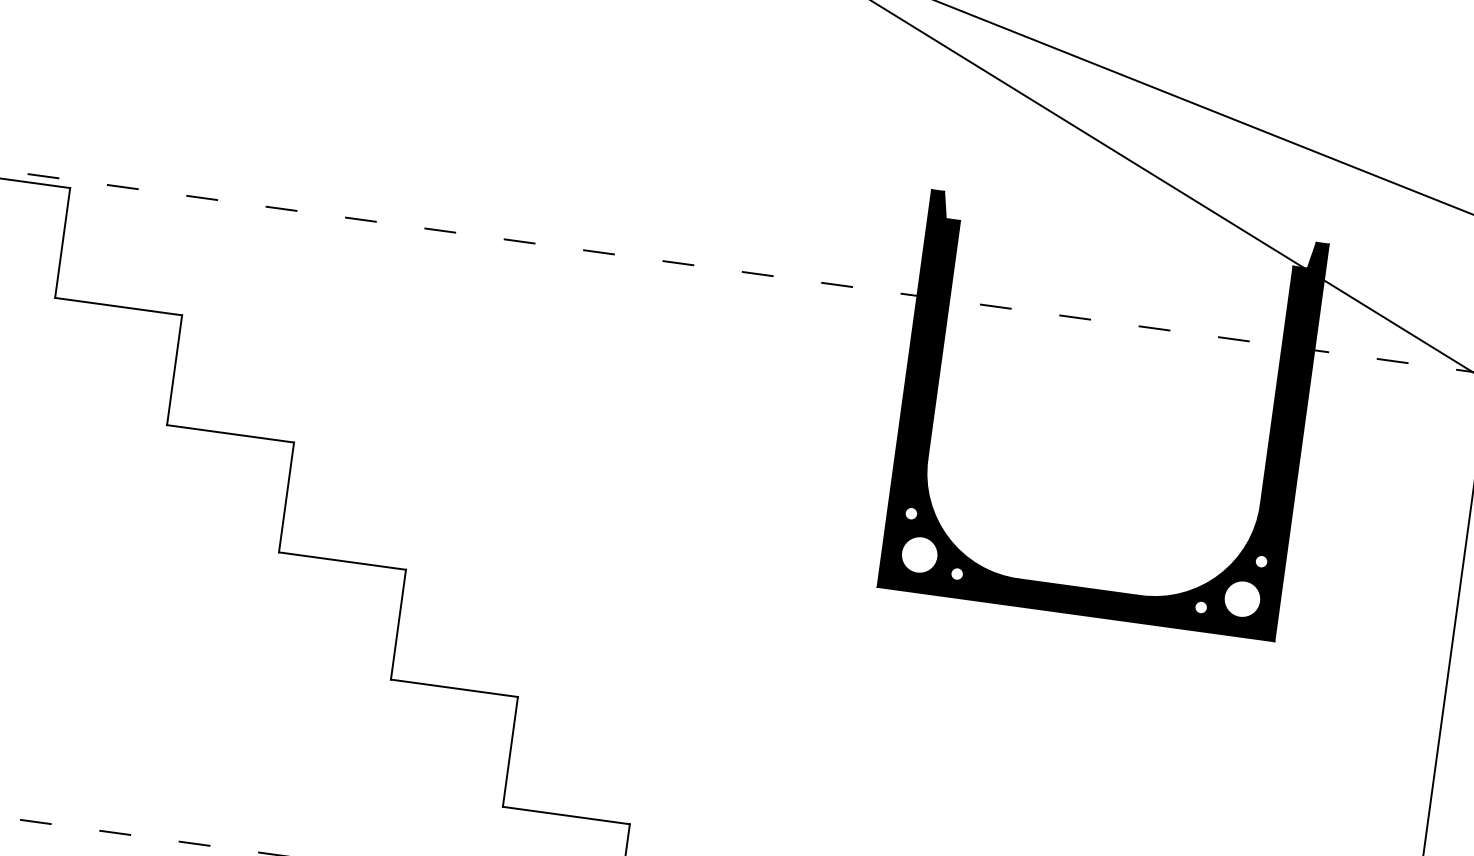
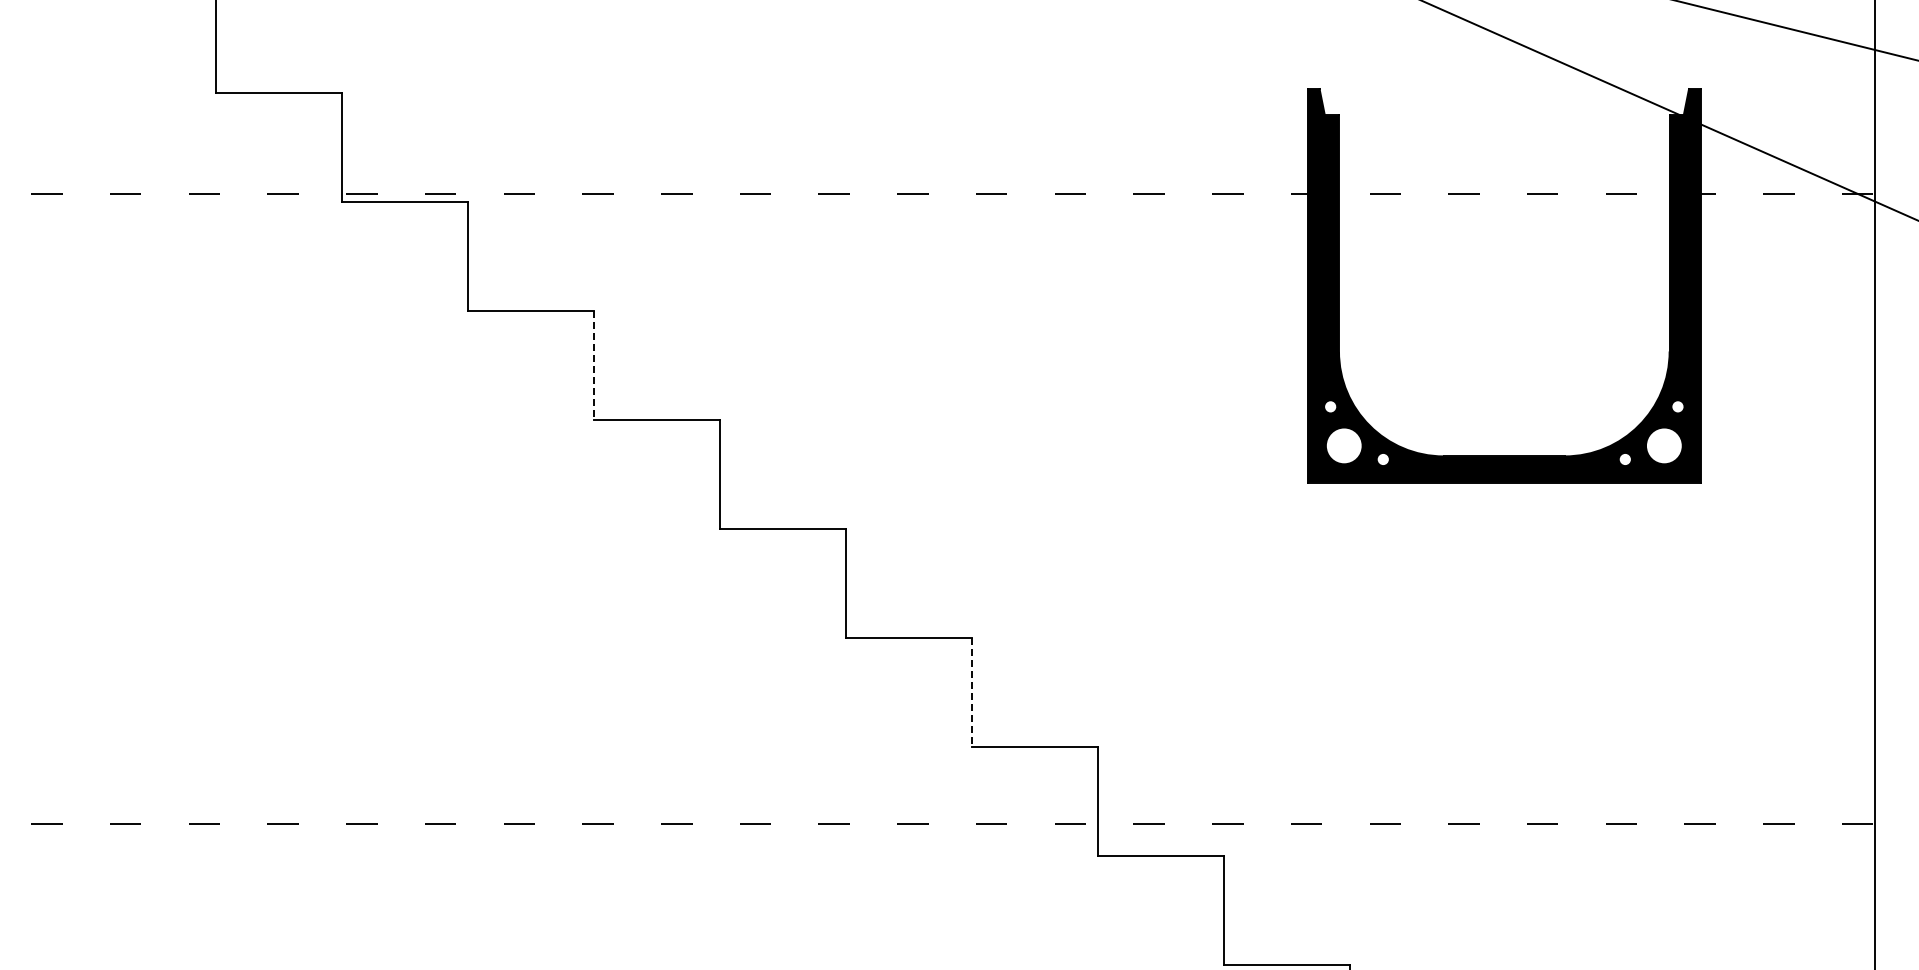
line: (174, 370) -> (594, 365), solid -> dashed
line: (510, 752) -> (972, 692), solid -> dashed

